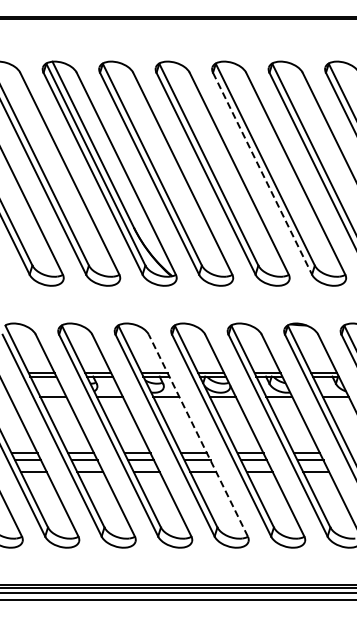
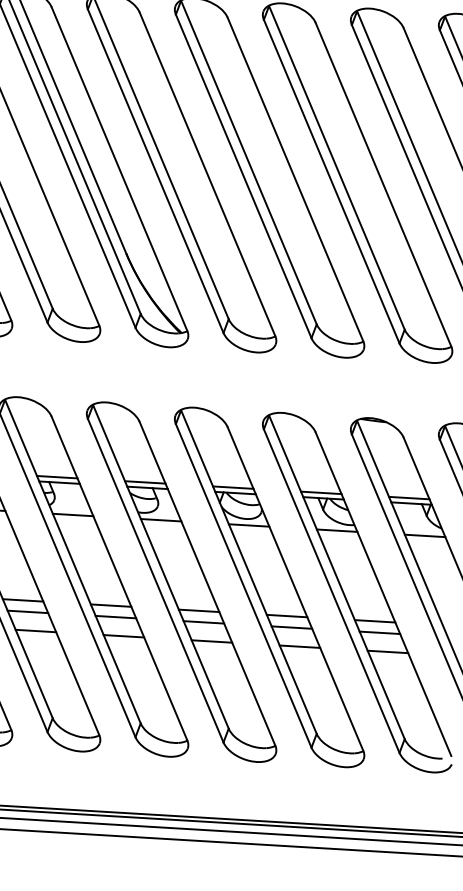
line: (262, 174) -> (331, 182), dashed -> solid
line: (198, 435) -> (207, 583), dashed -> solid

